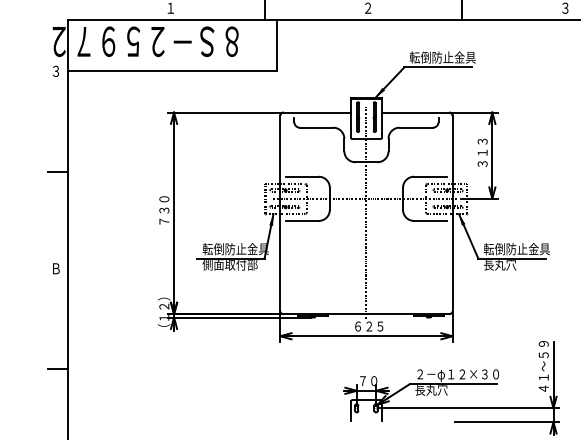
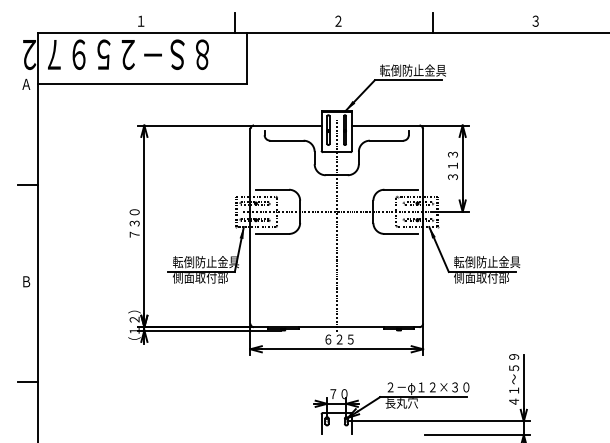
text: (56, 71) -> (26, 84), ３ -> Ａ
text: (511, 265) -> (481, 278), 長丸穴 -> 側面取付部

